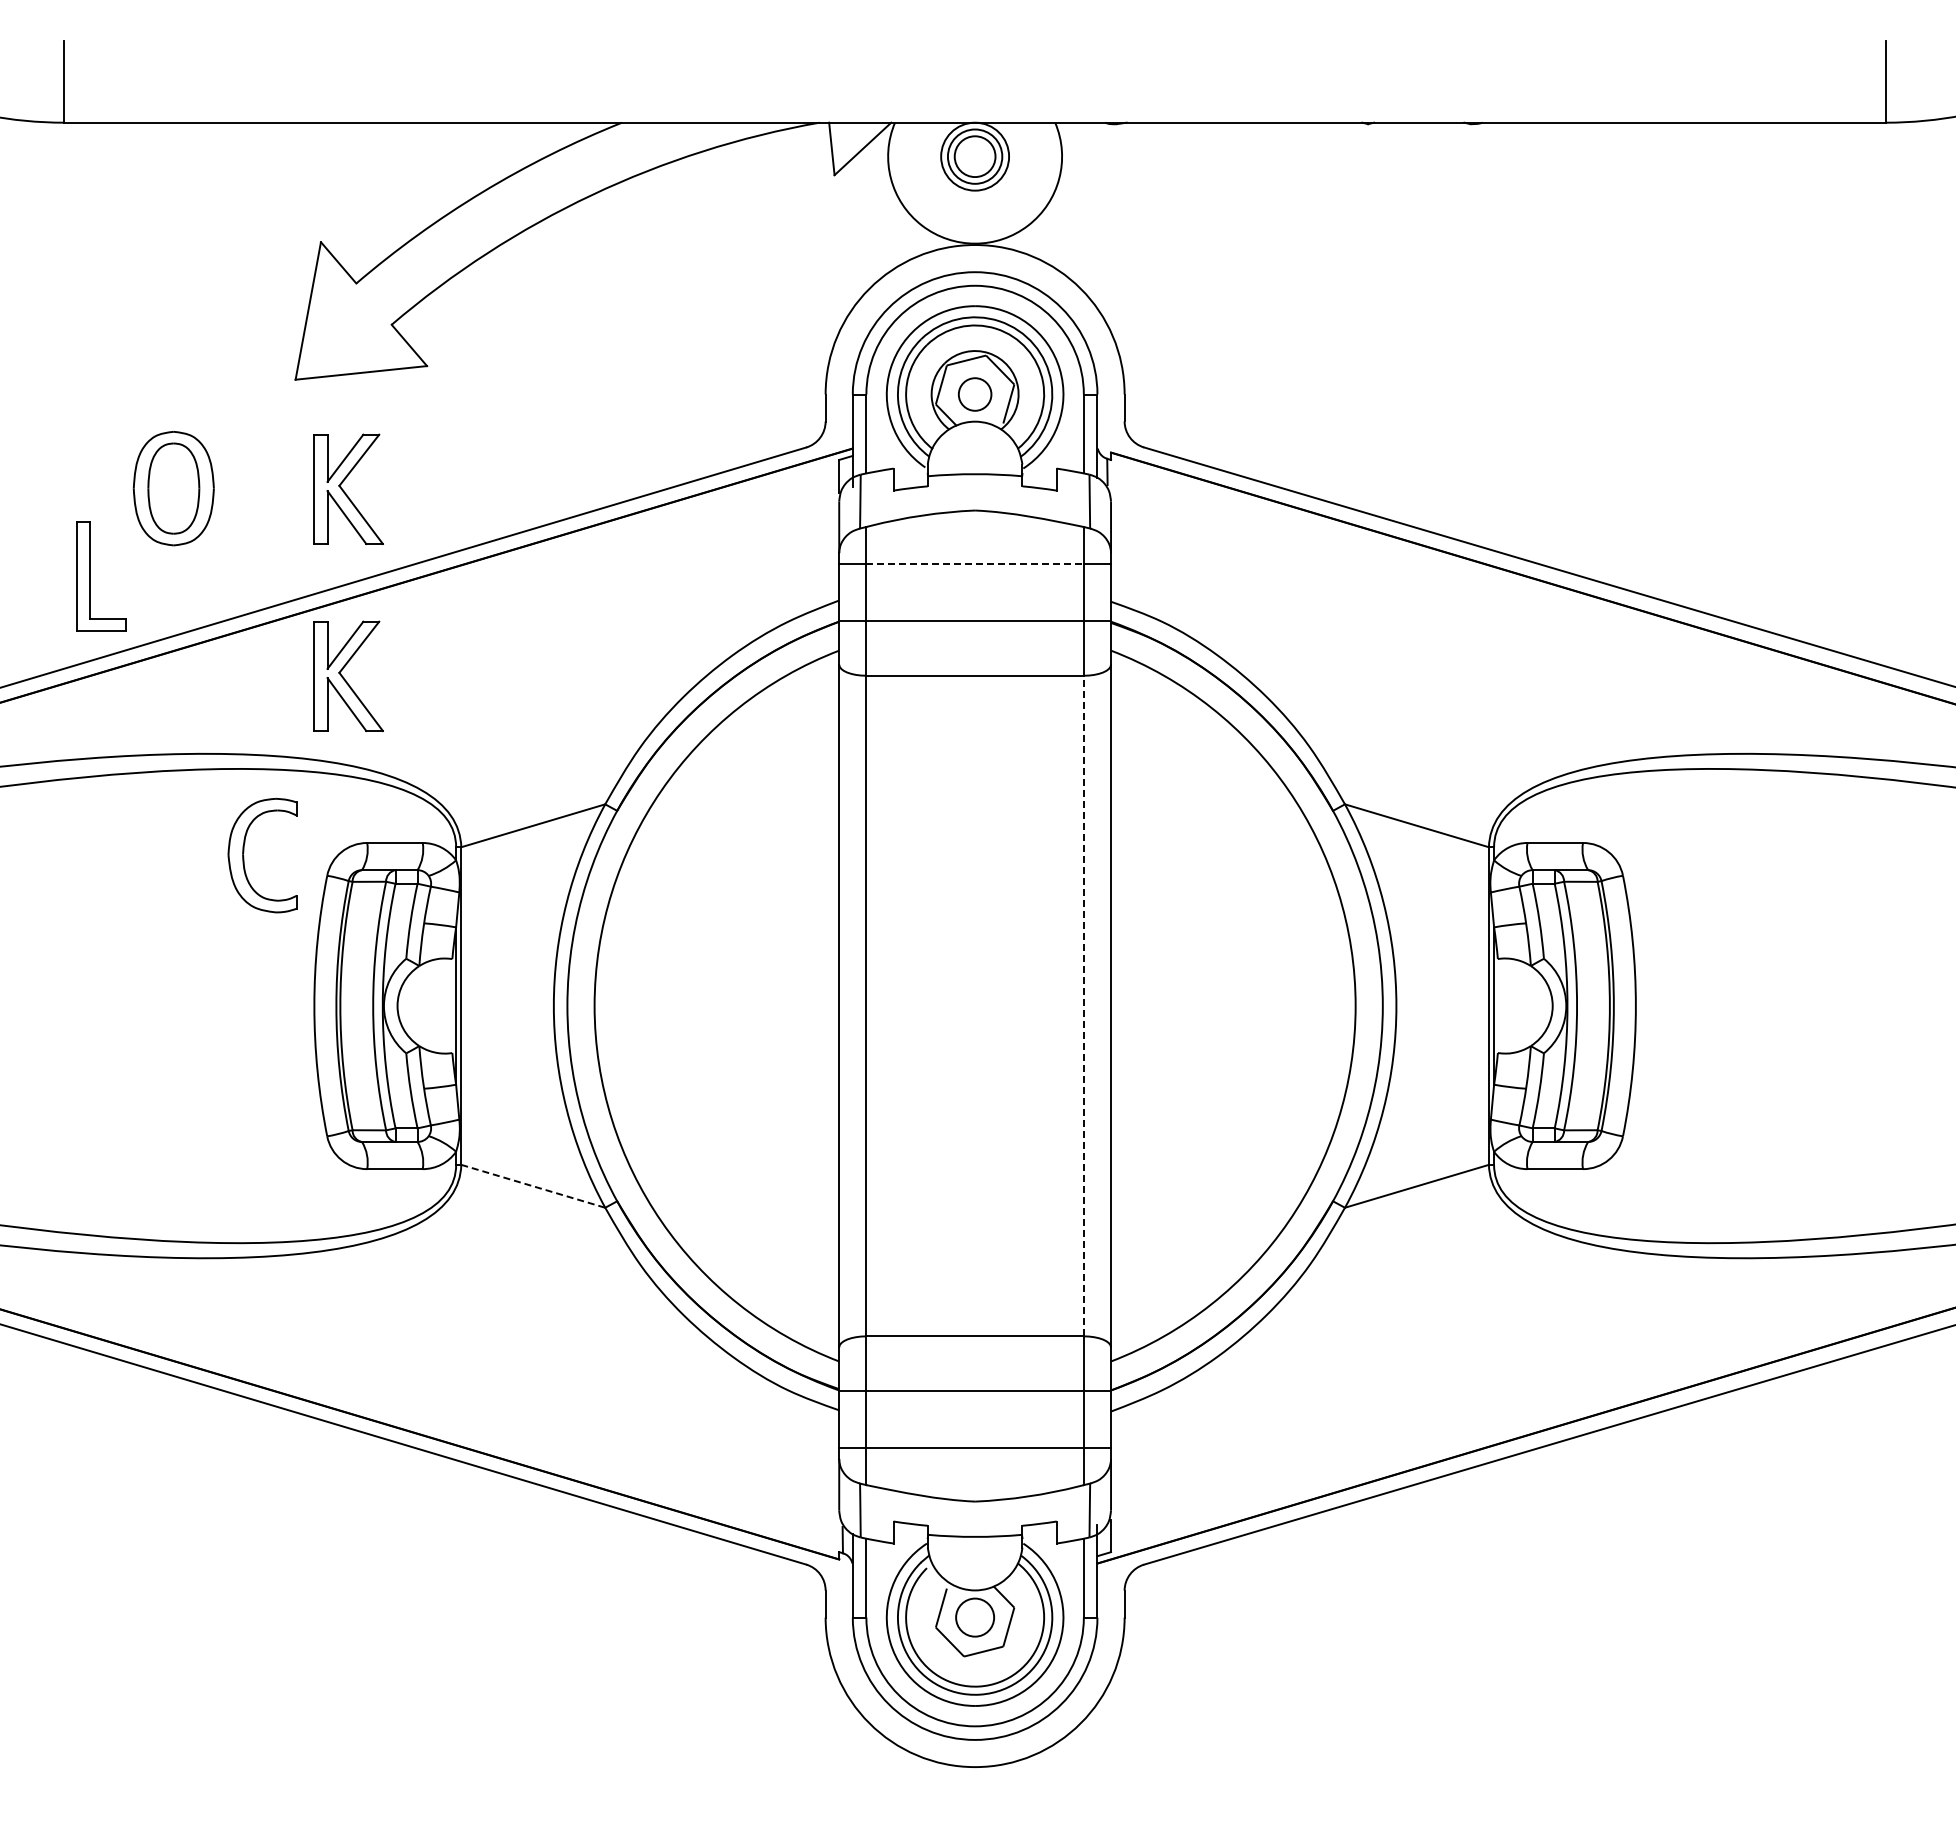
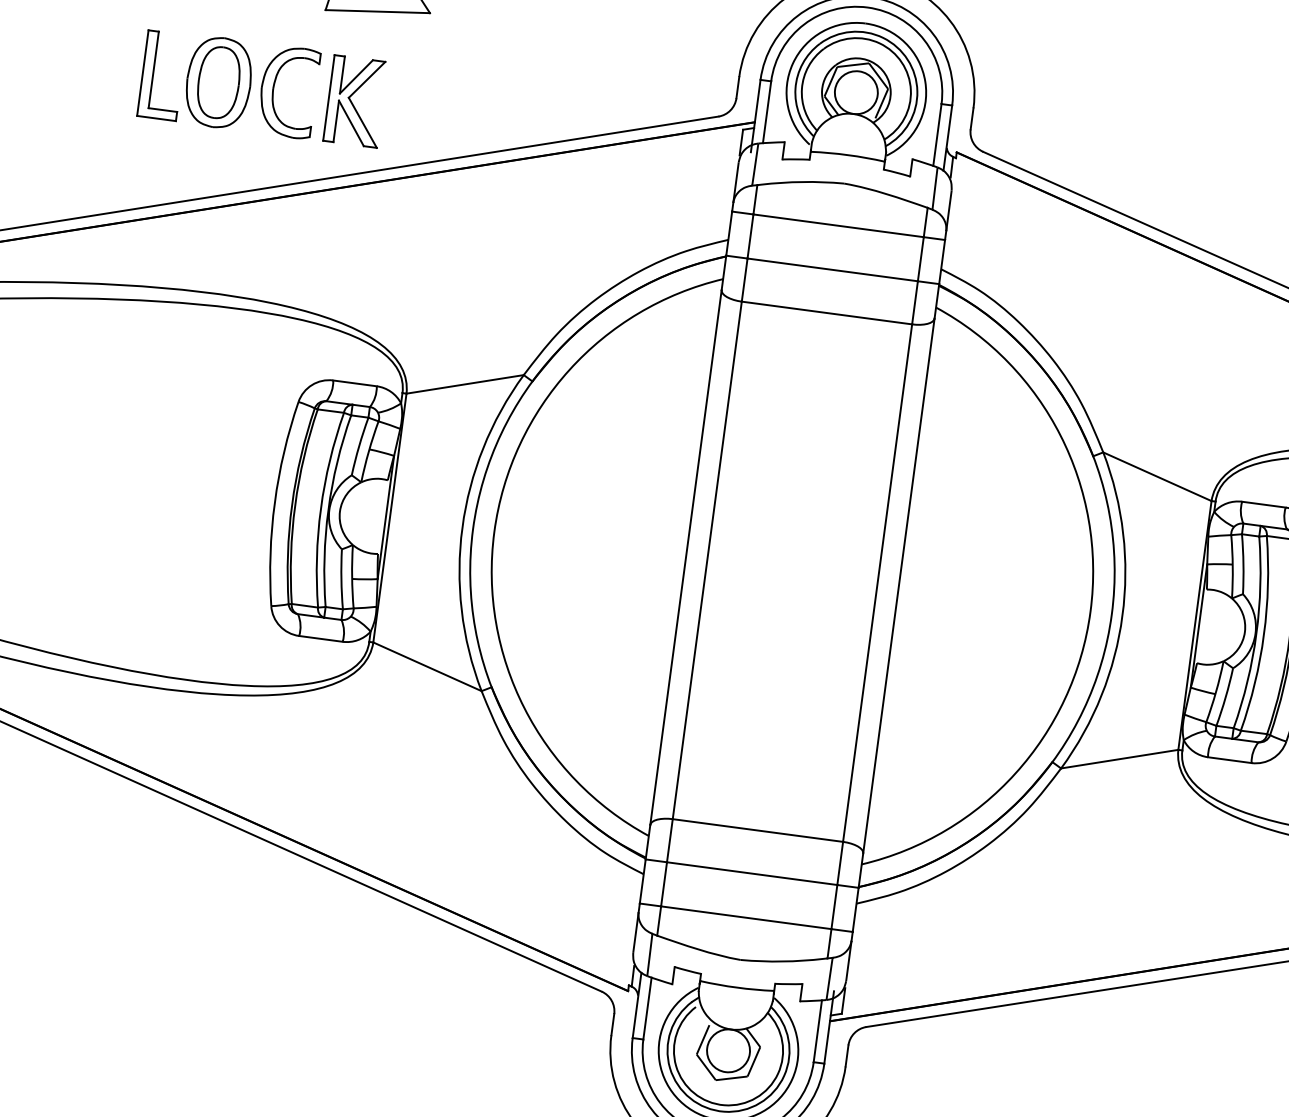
circle: (974, 394) -> (855, 92), size x1.67
line: (975, 564) -> (838, 225), dashed -> solid
part: (90, 576) -> (153, 74), moved
part: (348, 675) -> (336, 247), removed
part: (244, 856) -> (274, 90), moved
line: (1083, 1005) -> (877, 582), dashed -> solid
line: (533, 1186) -> (427, 666), dashed -> solid
circle: (974, 1617) -> (728, 1050), size x1.43

